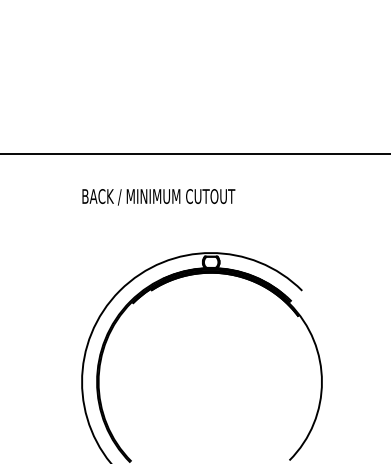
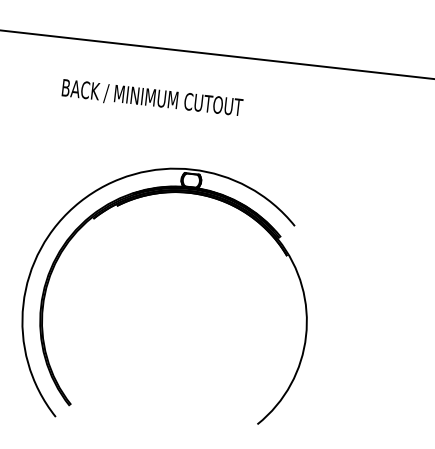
text: (158, 197) -> (151, 98), moved

